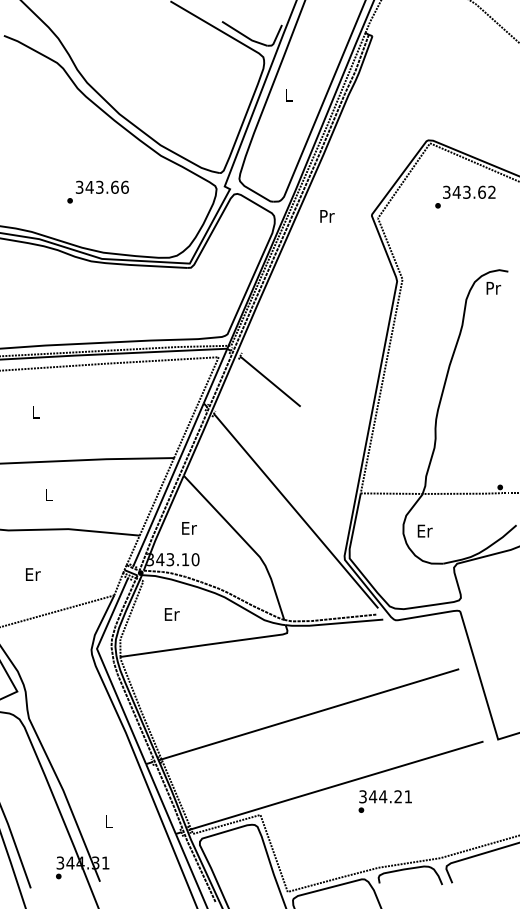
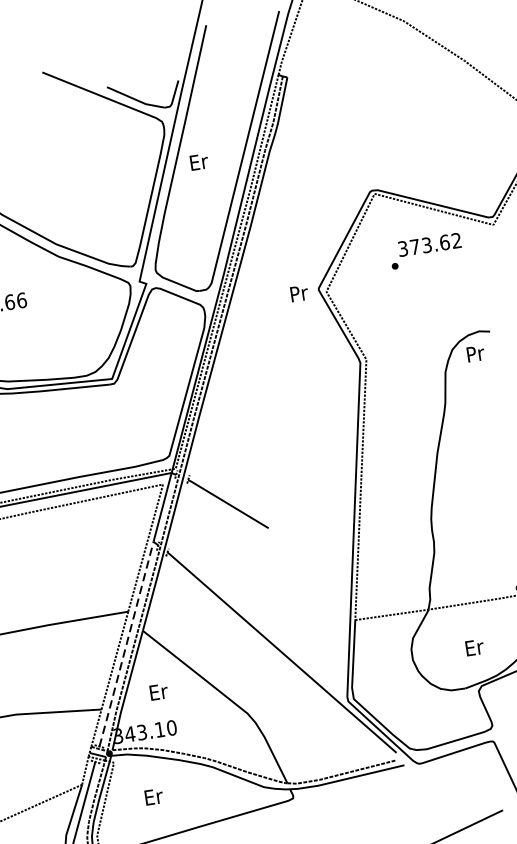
text: (288, 94) -> (198, 161), L -> Er
text: (456, 192) -> (414, 247), 343.62 -> 373.62
text: (327, 216) -> (299, 293), moved
line: (168, 485) -> (126, 645), solid -> dashed
text: (424, 530) -> (473, 647), moved

